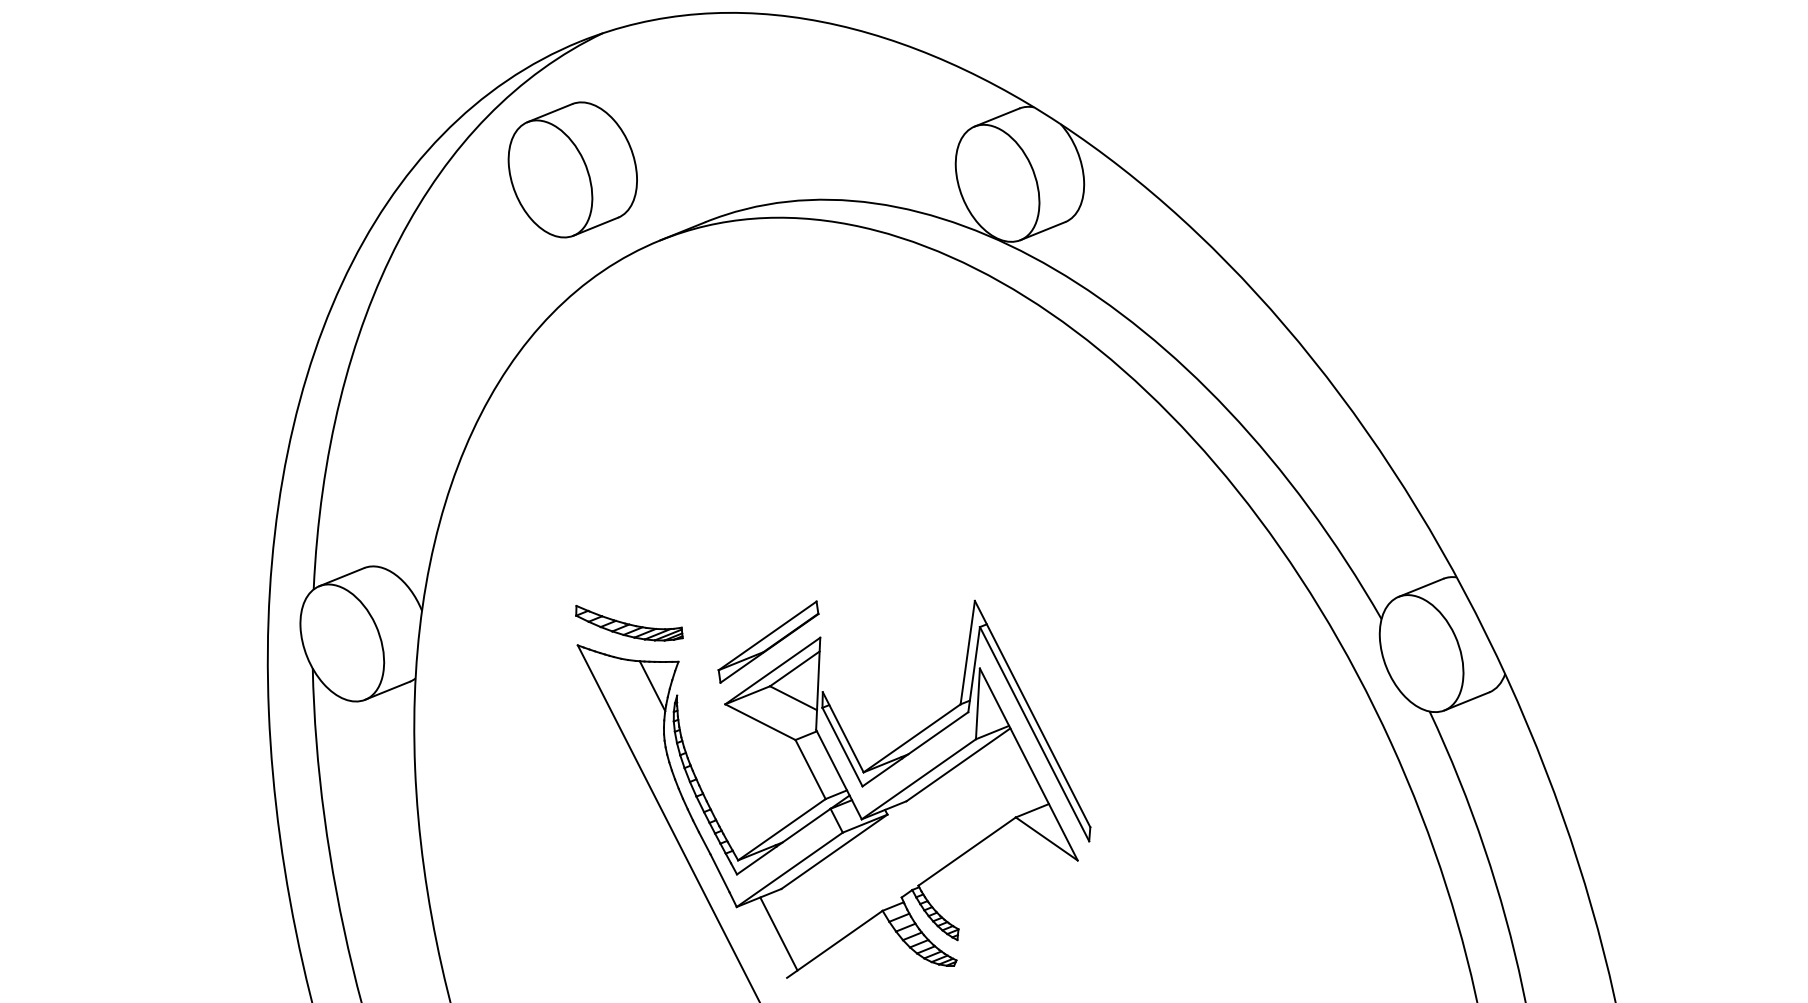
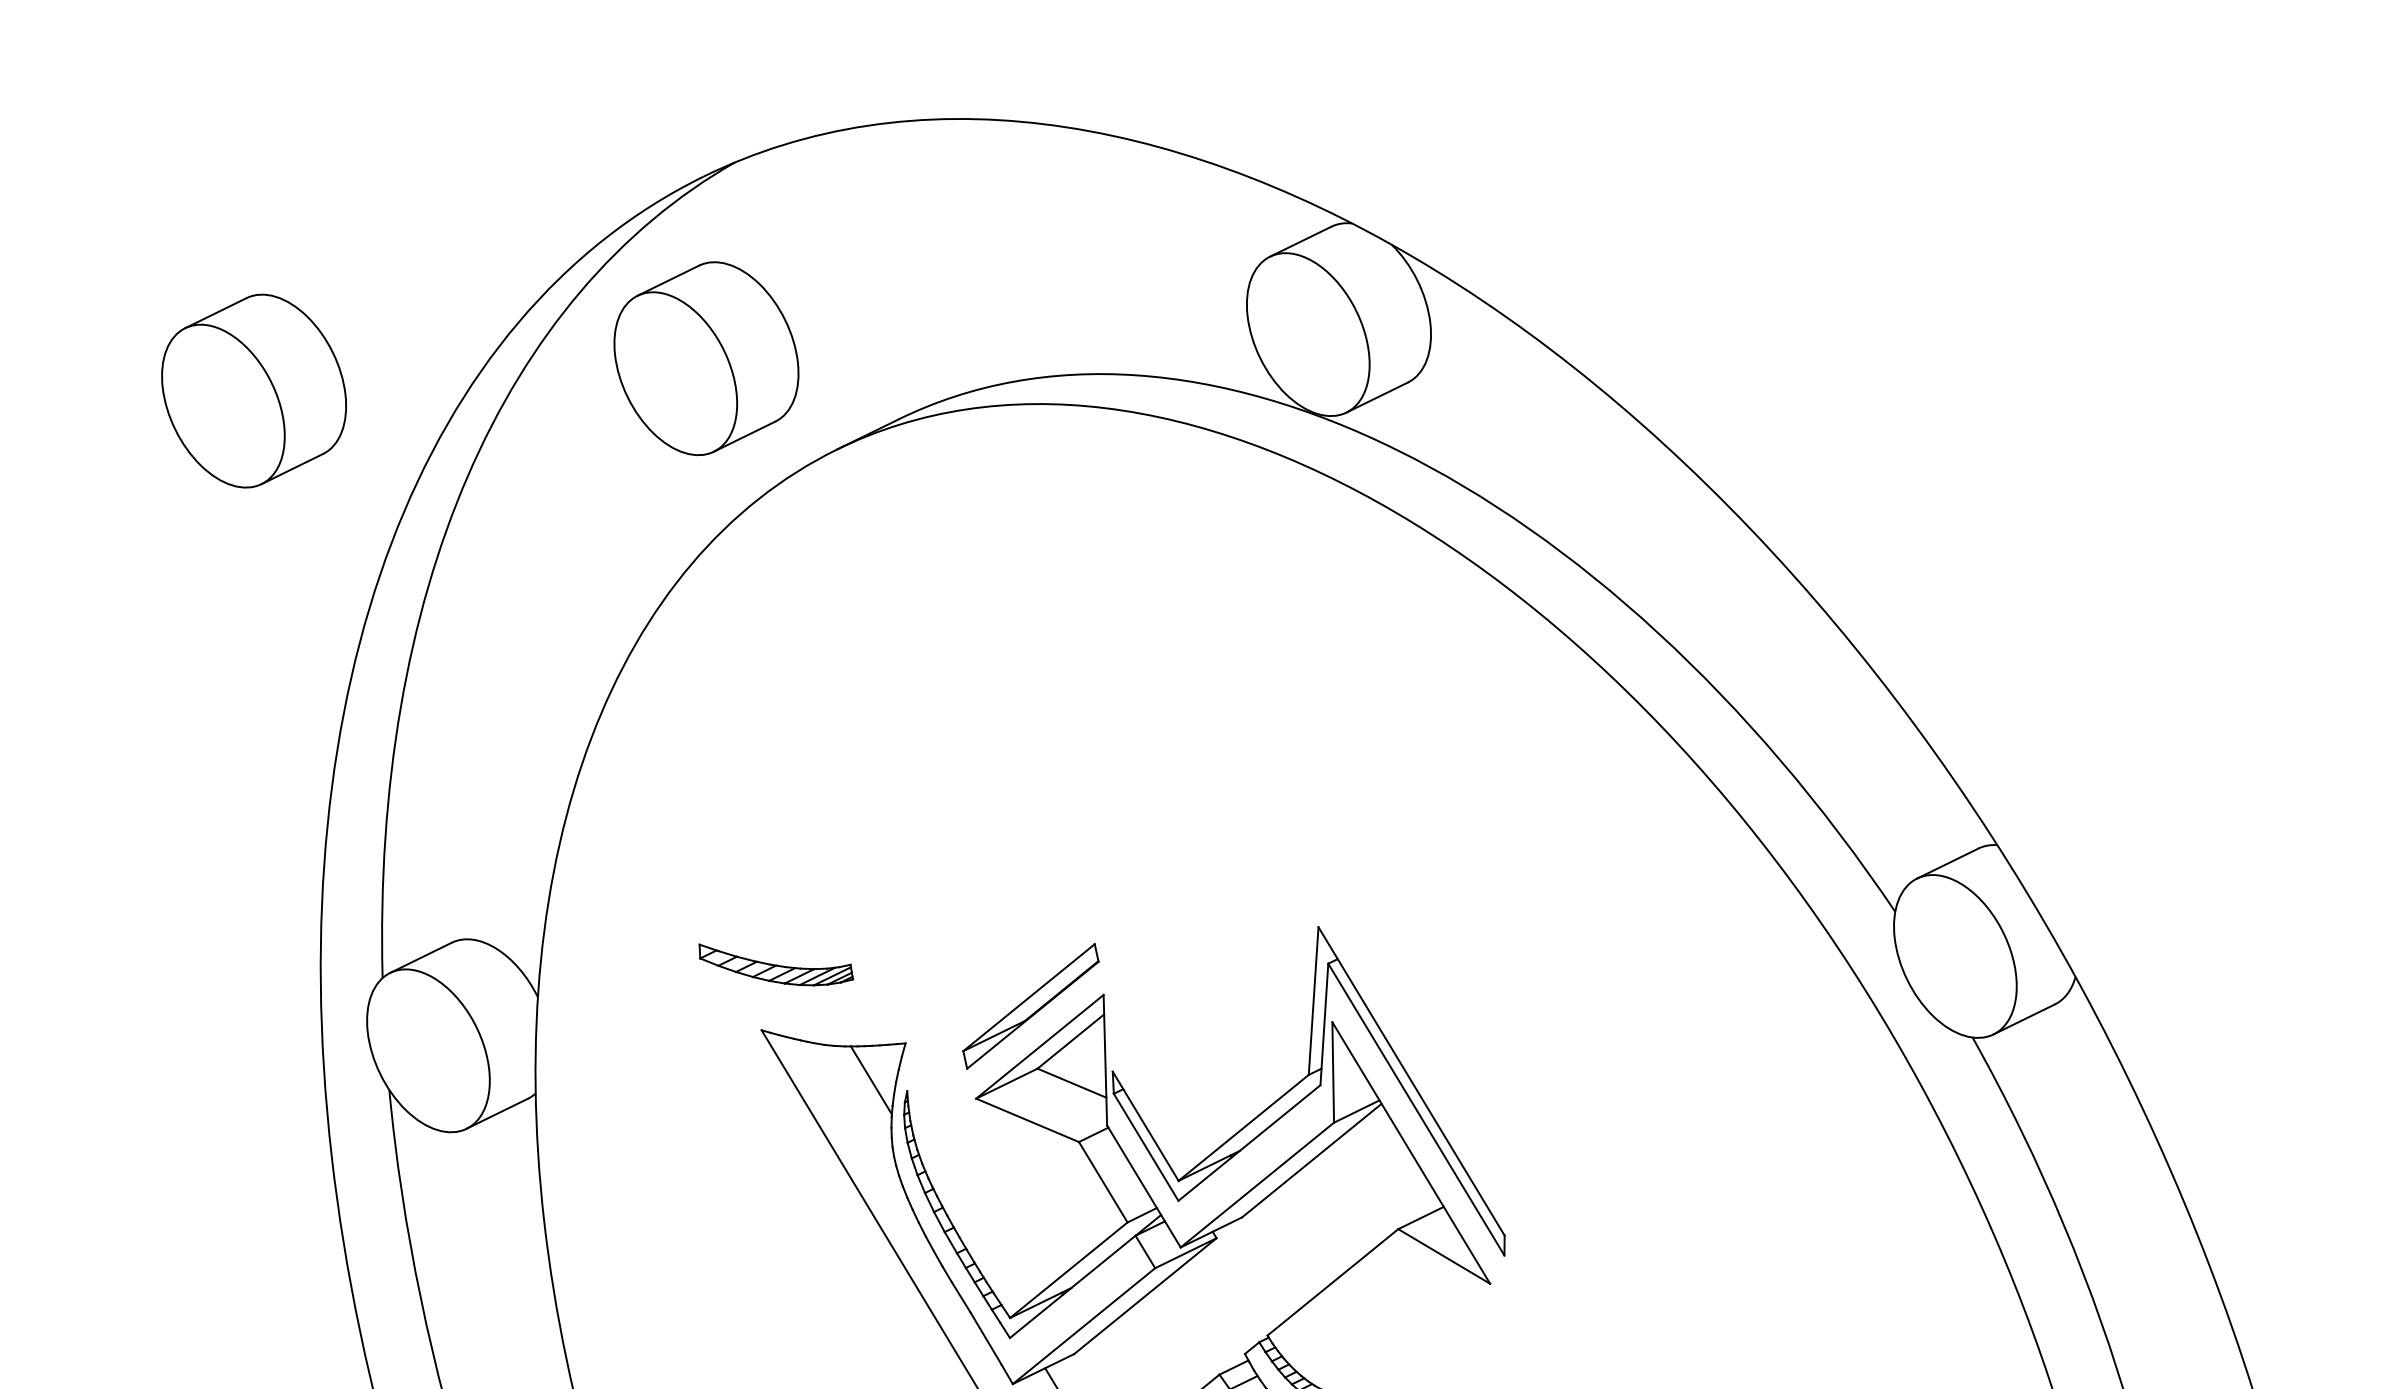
part: (252, 169) -> (253, 390), added
part: (629, 623) -> (776, 964), moved

